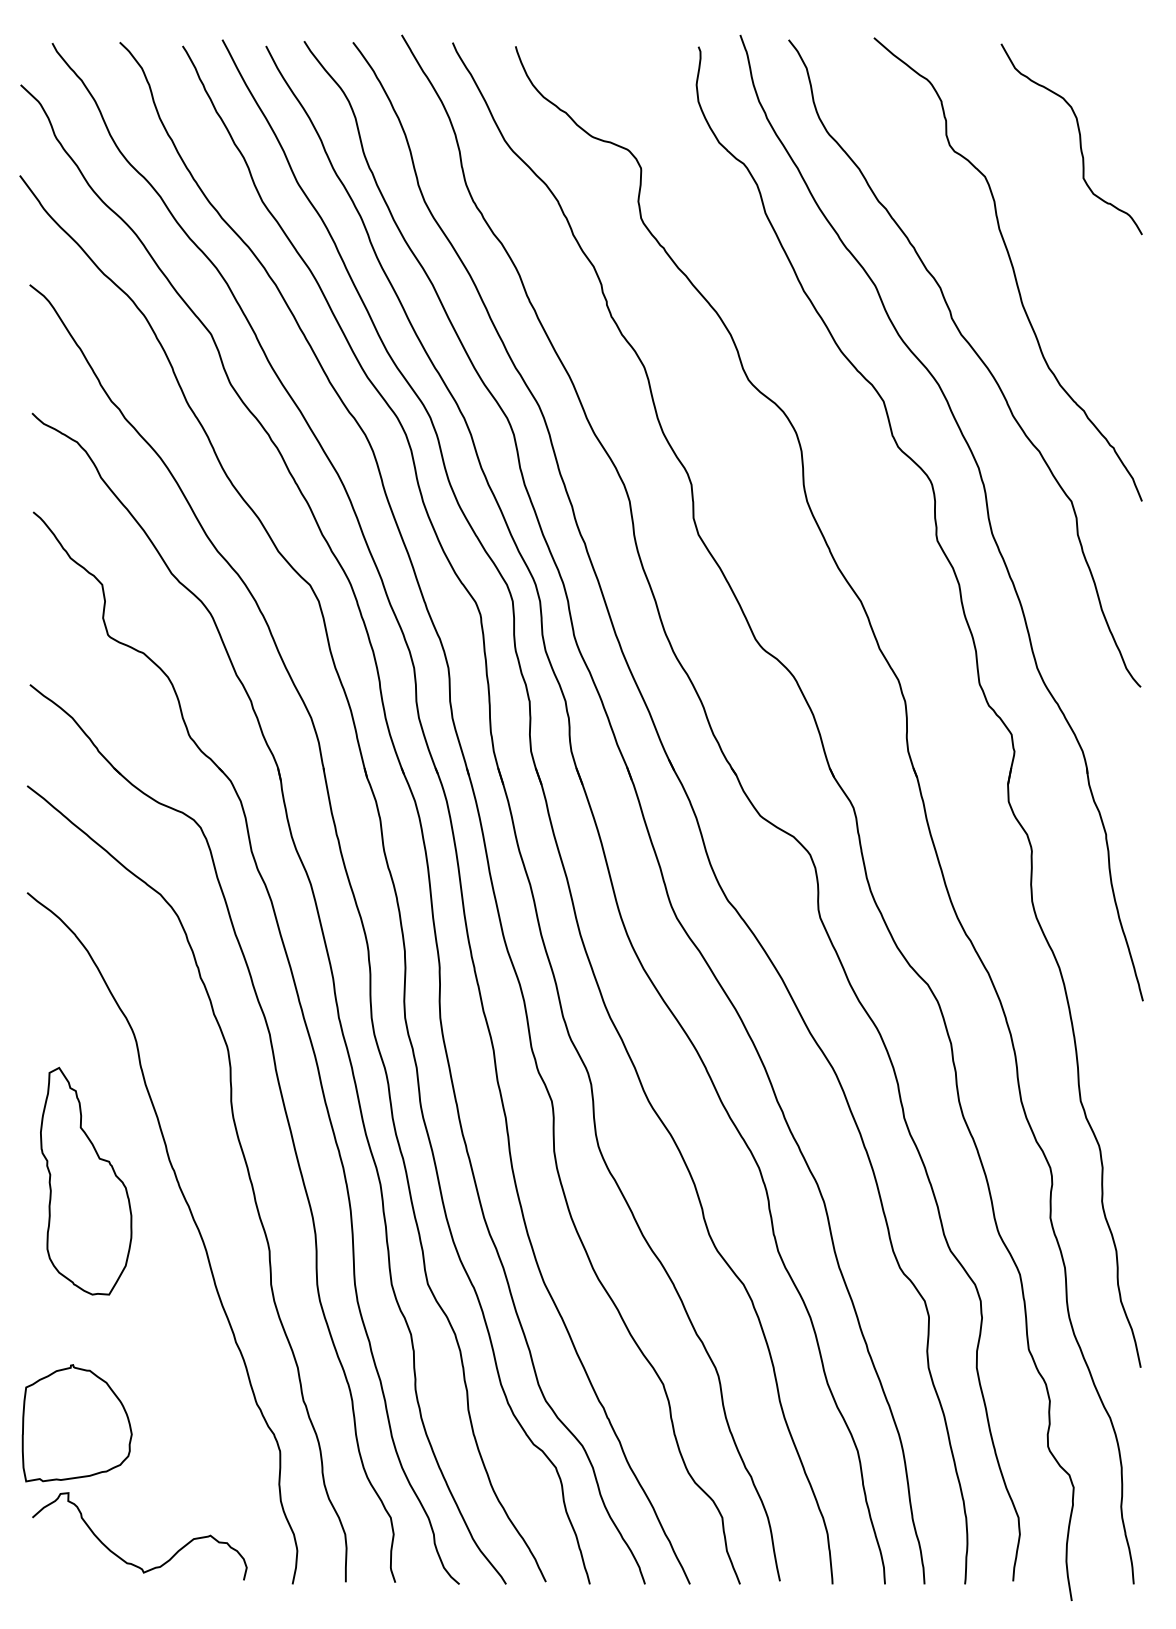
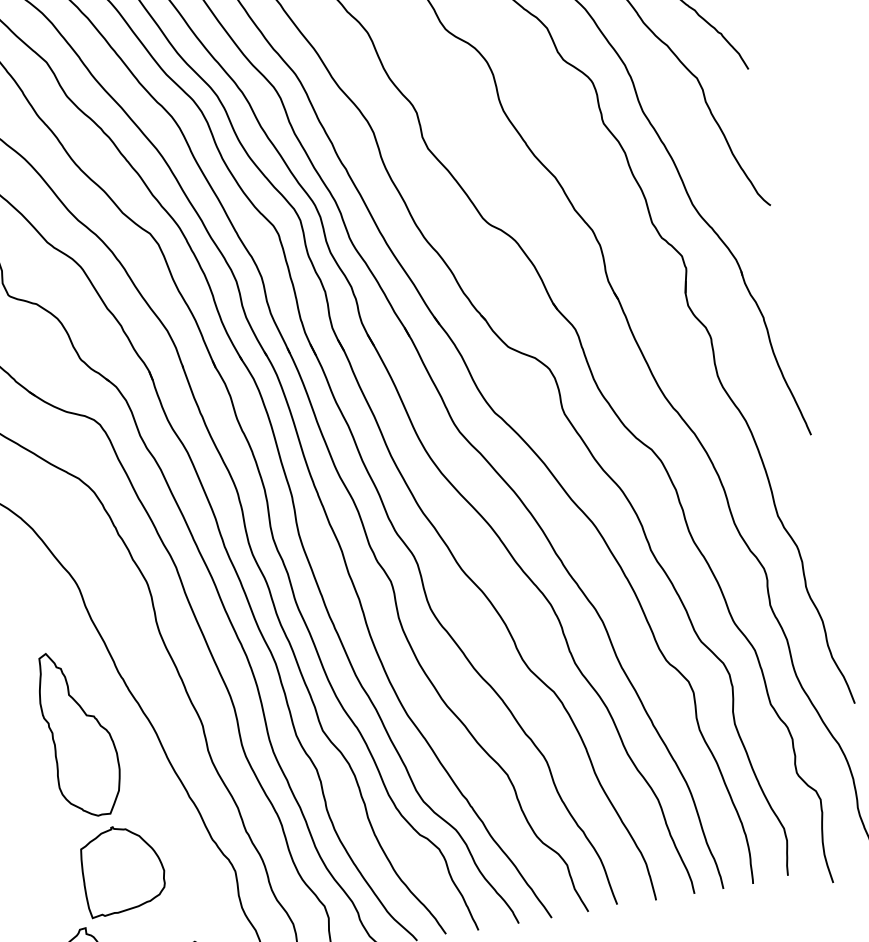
part: (86, 1180) -> (79, 732), moved
part: (76, 1423) -> (122, 869), moved

